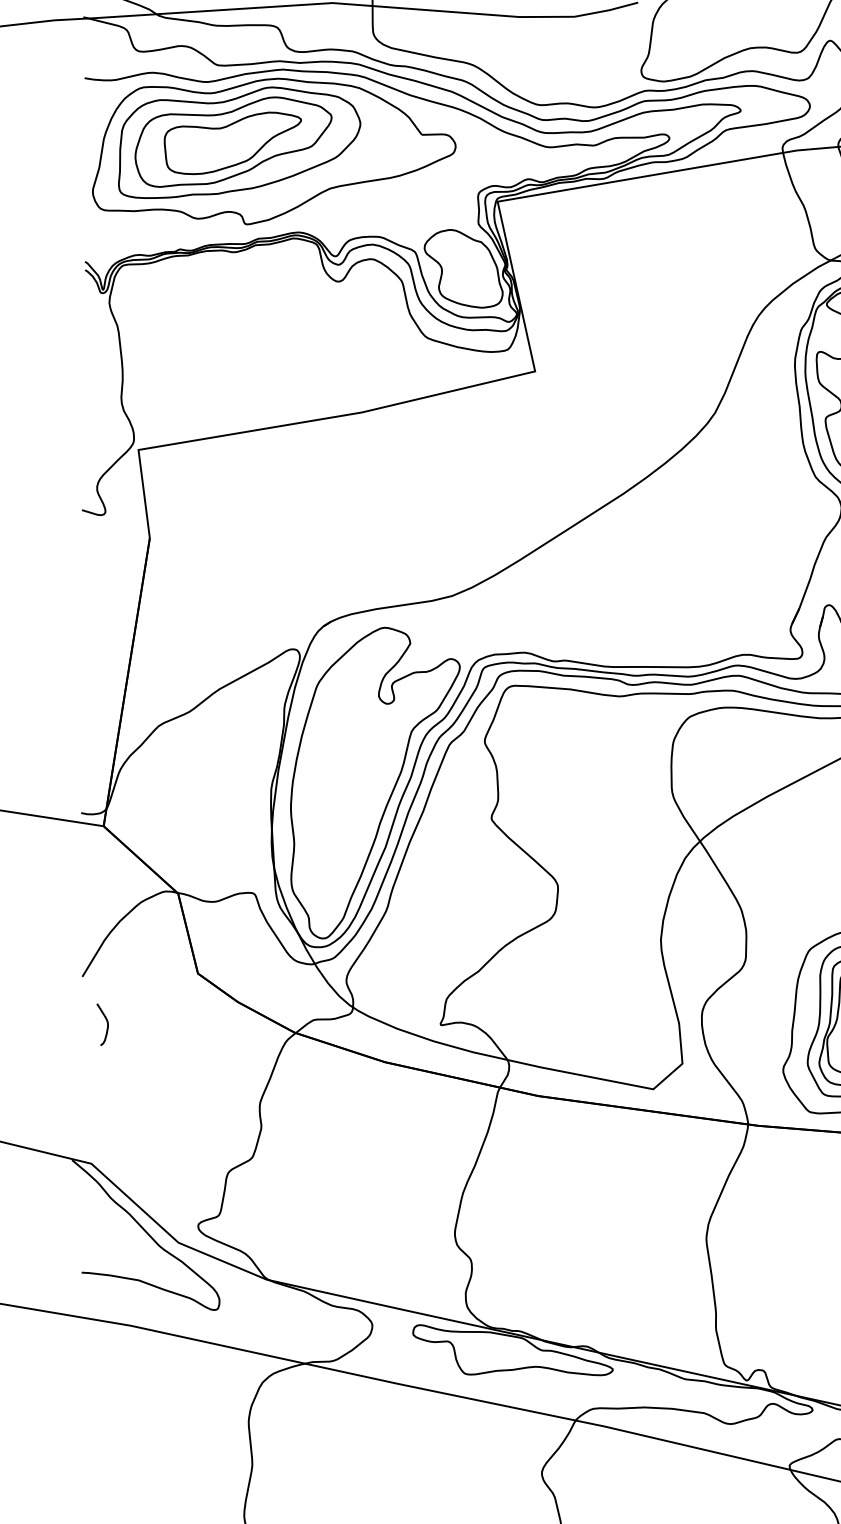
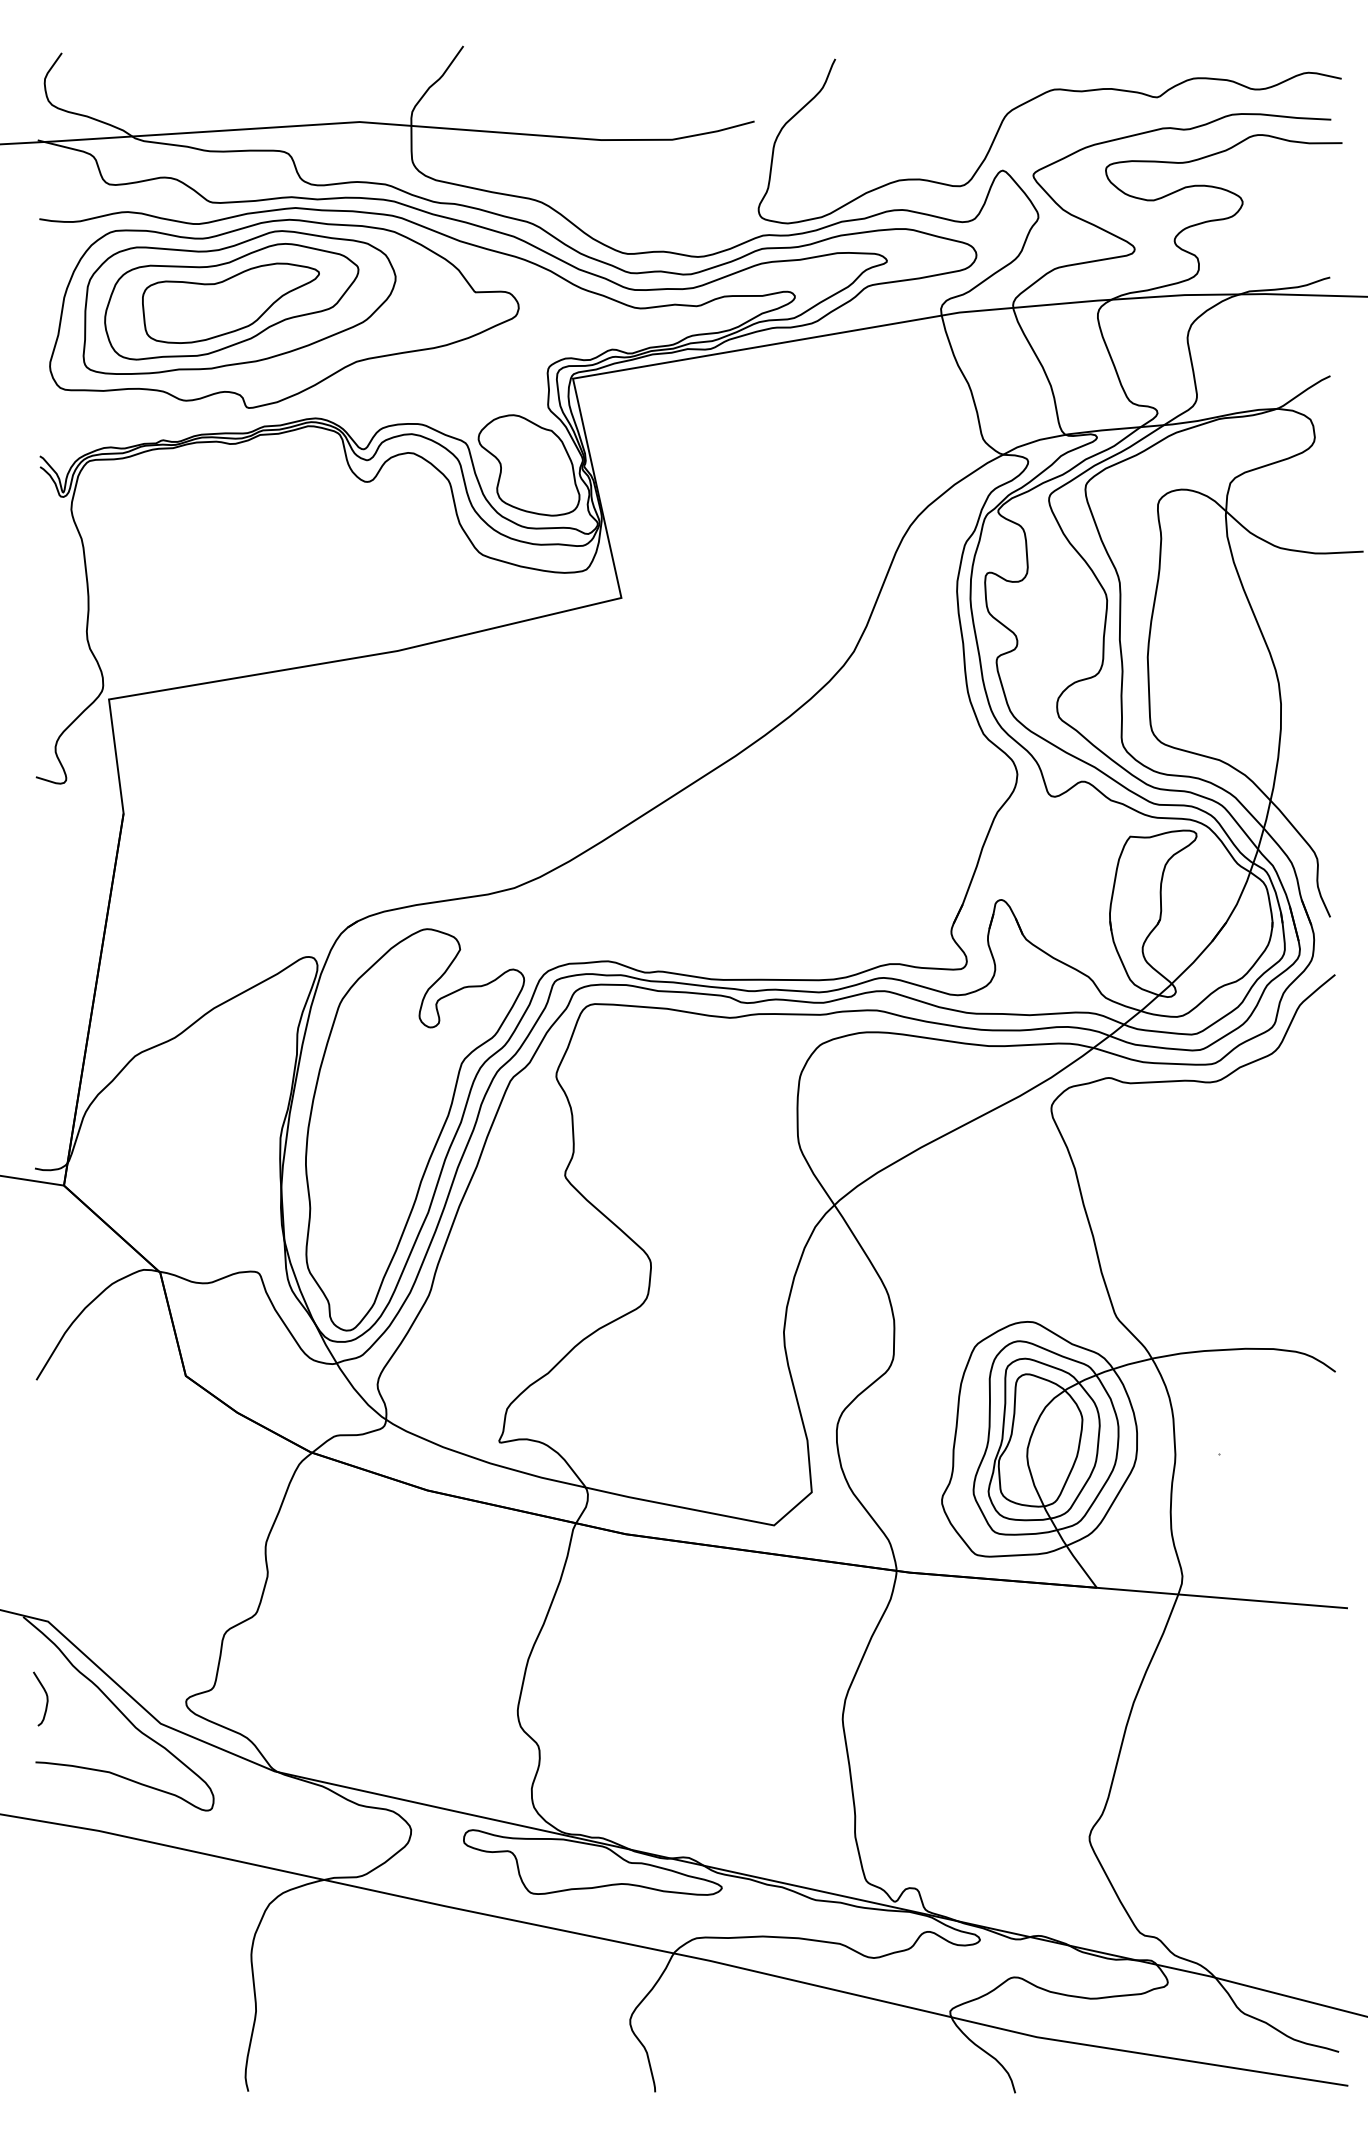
curve: (107, 1024) -> (46, 1698), moved

